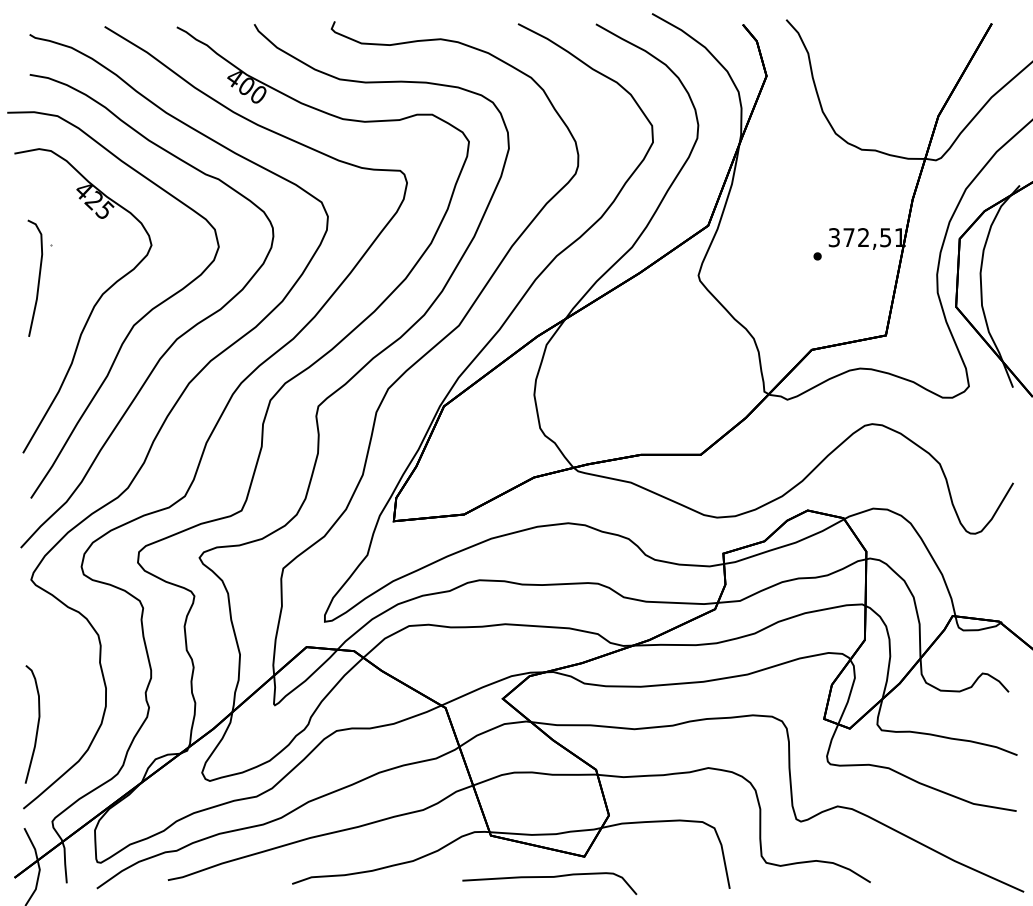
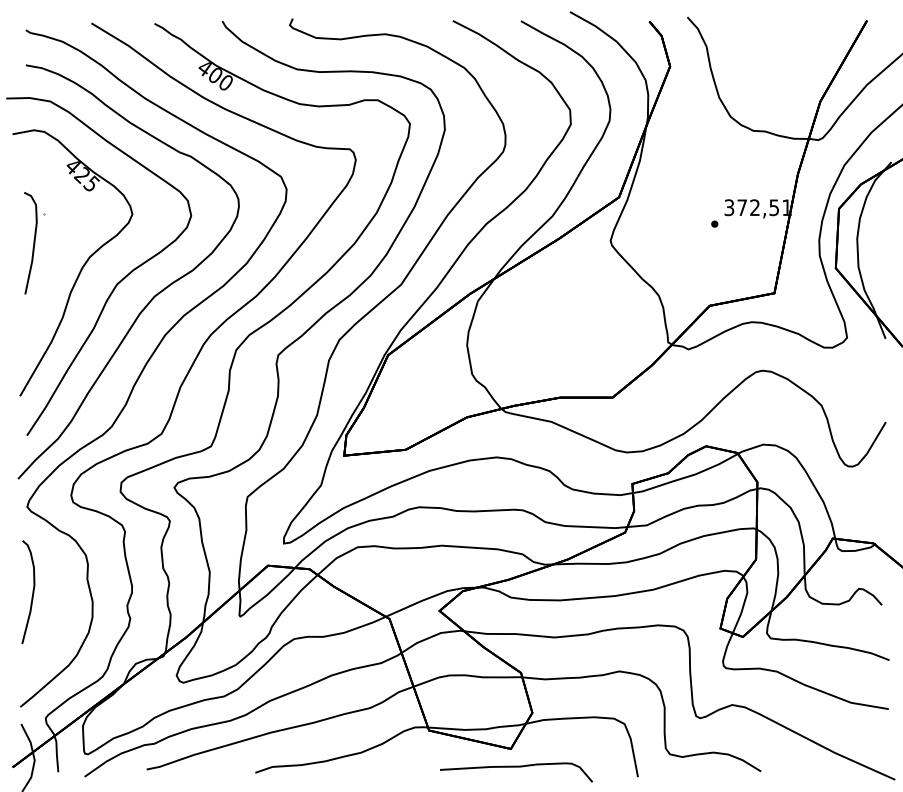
curve: (37, 724) -> (32, 592), moved
curve: (549, 877) -> (516, 767), moved

